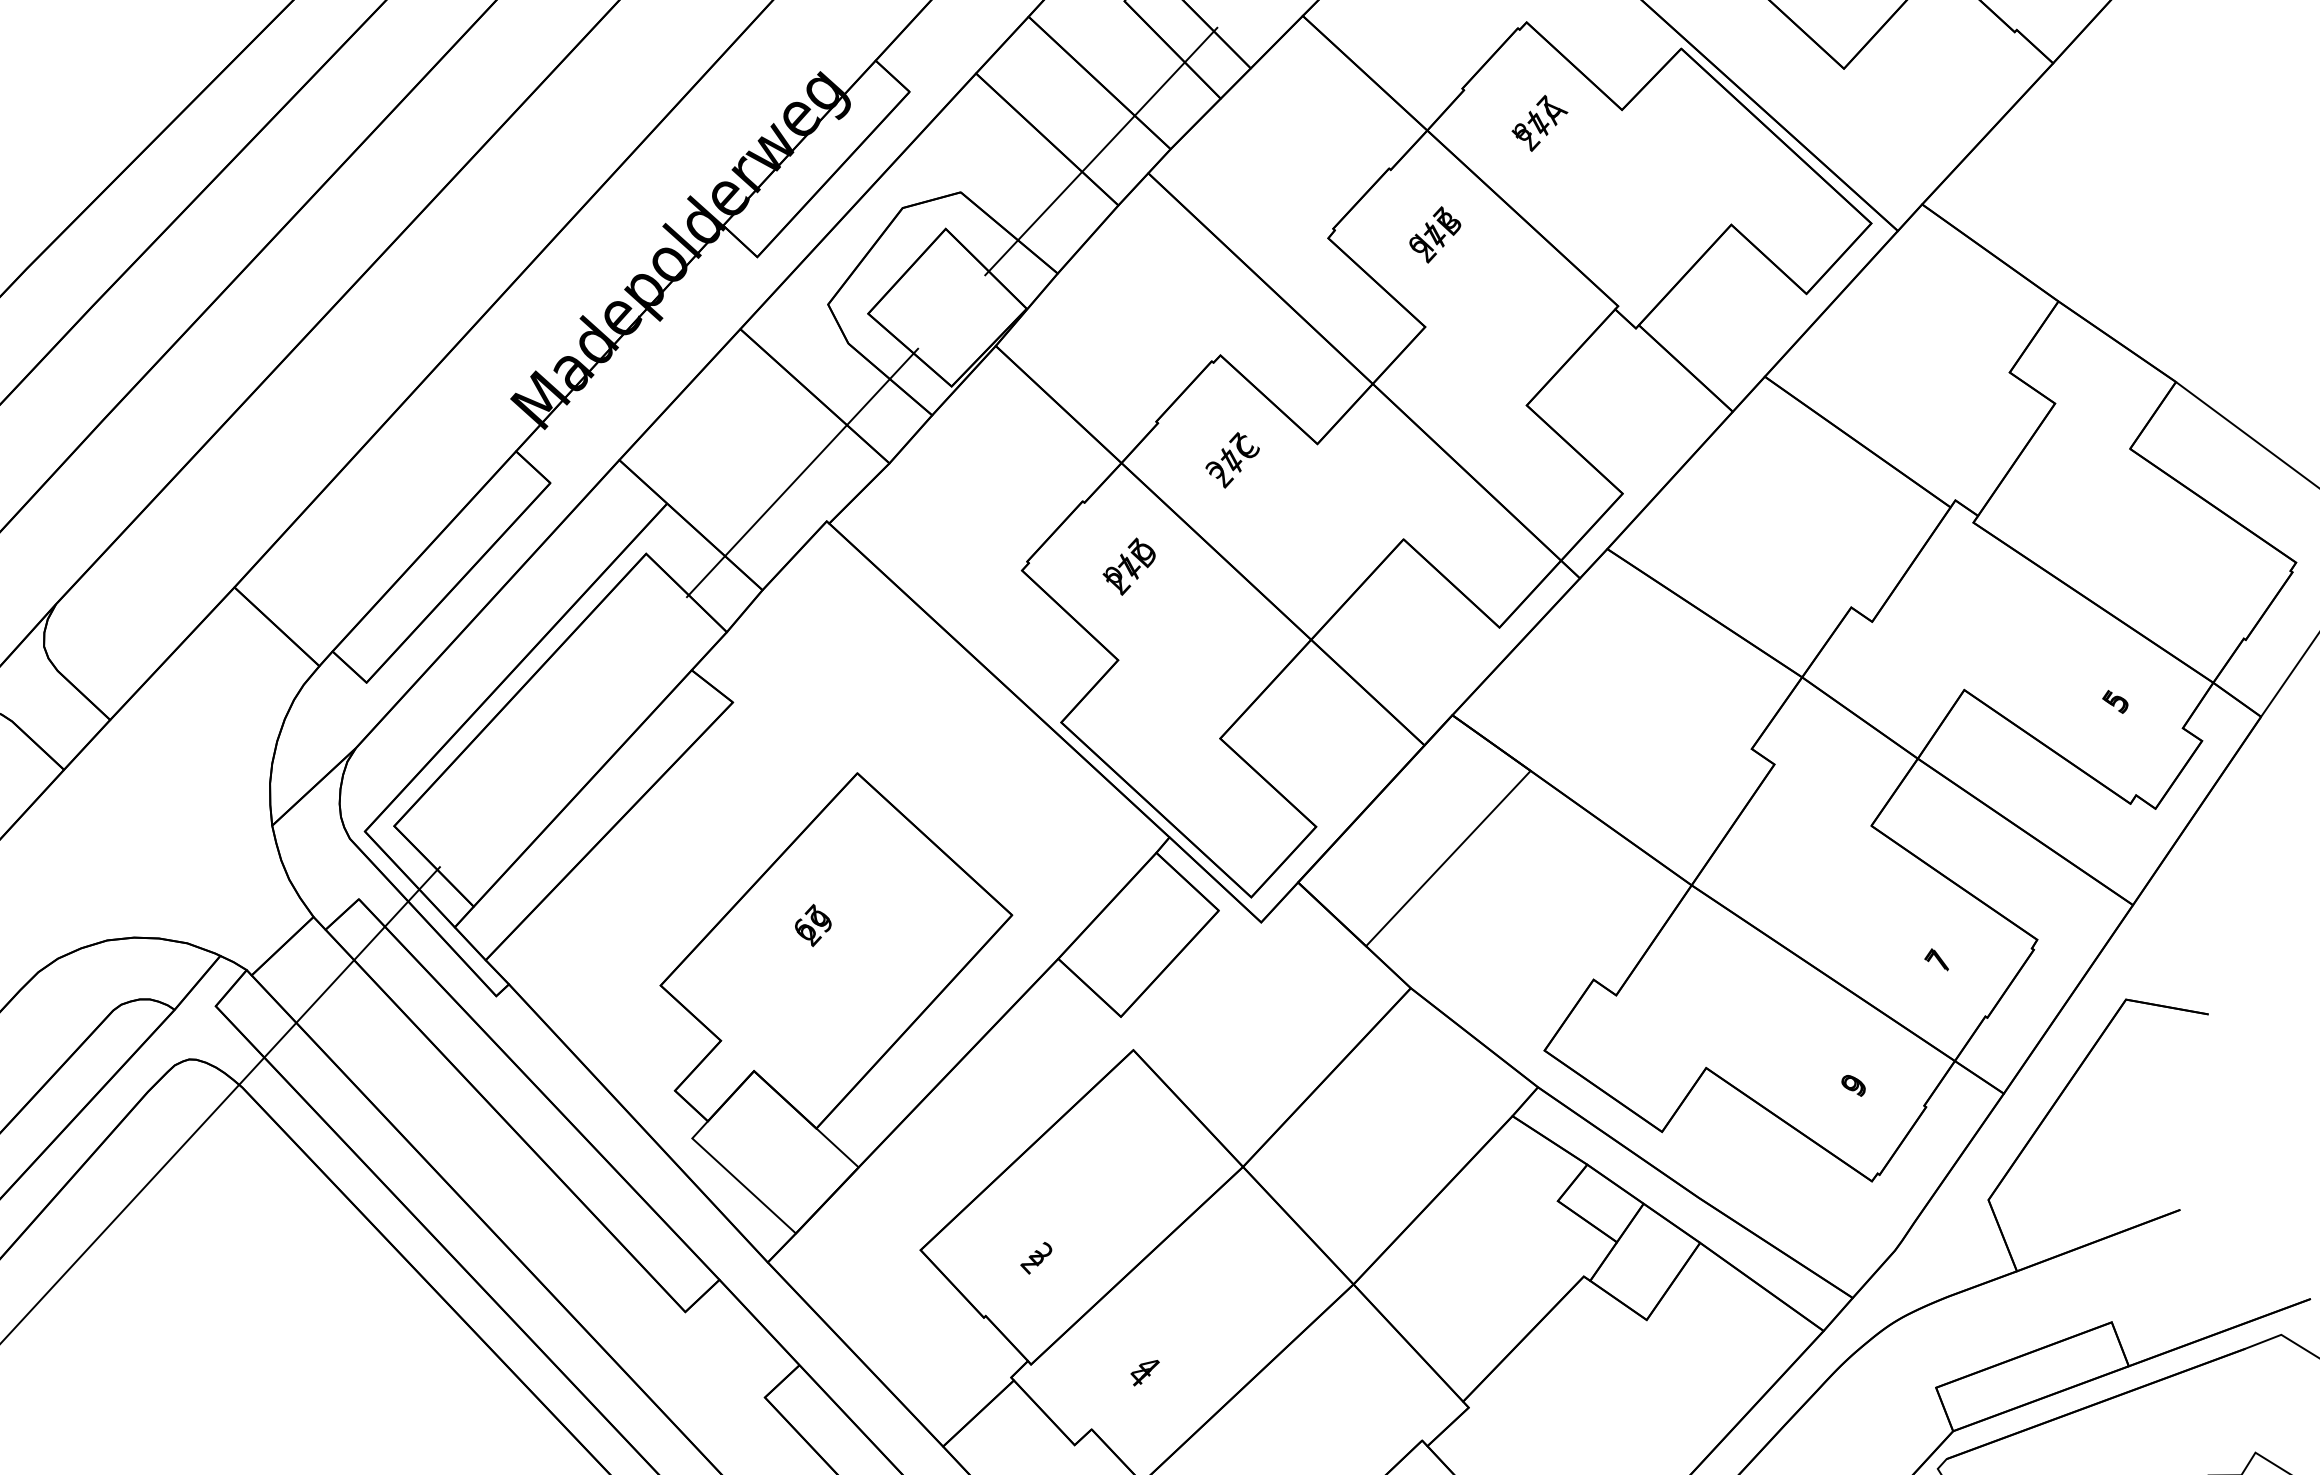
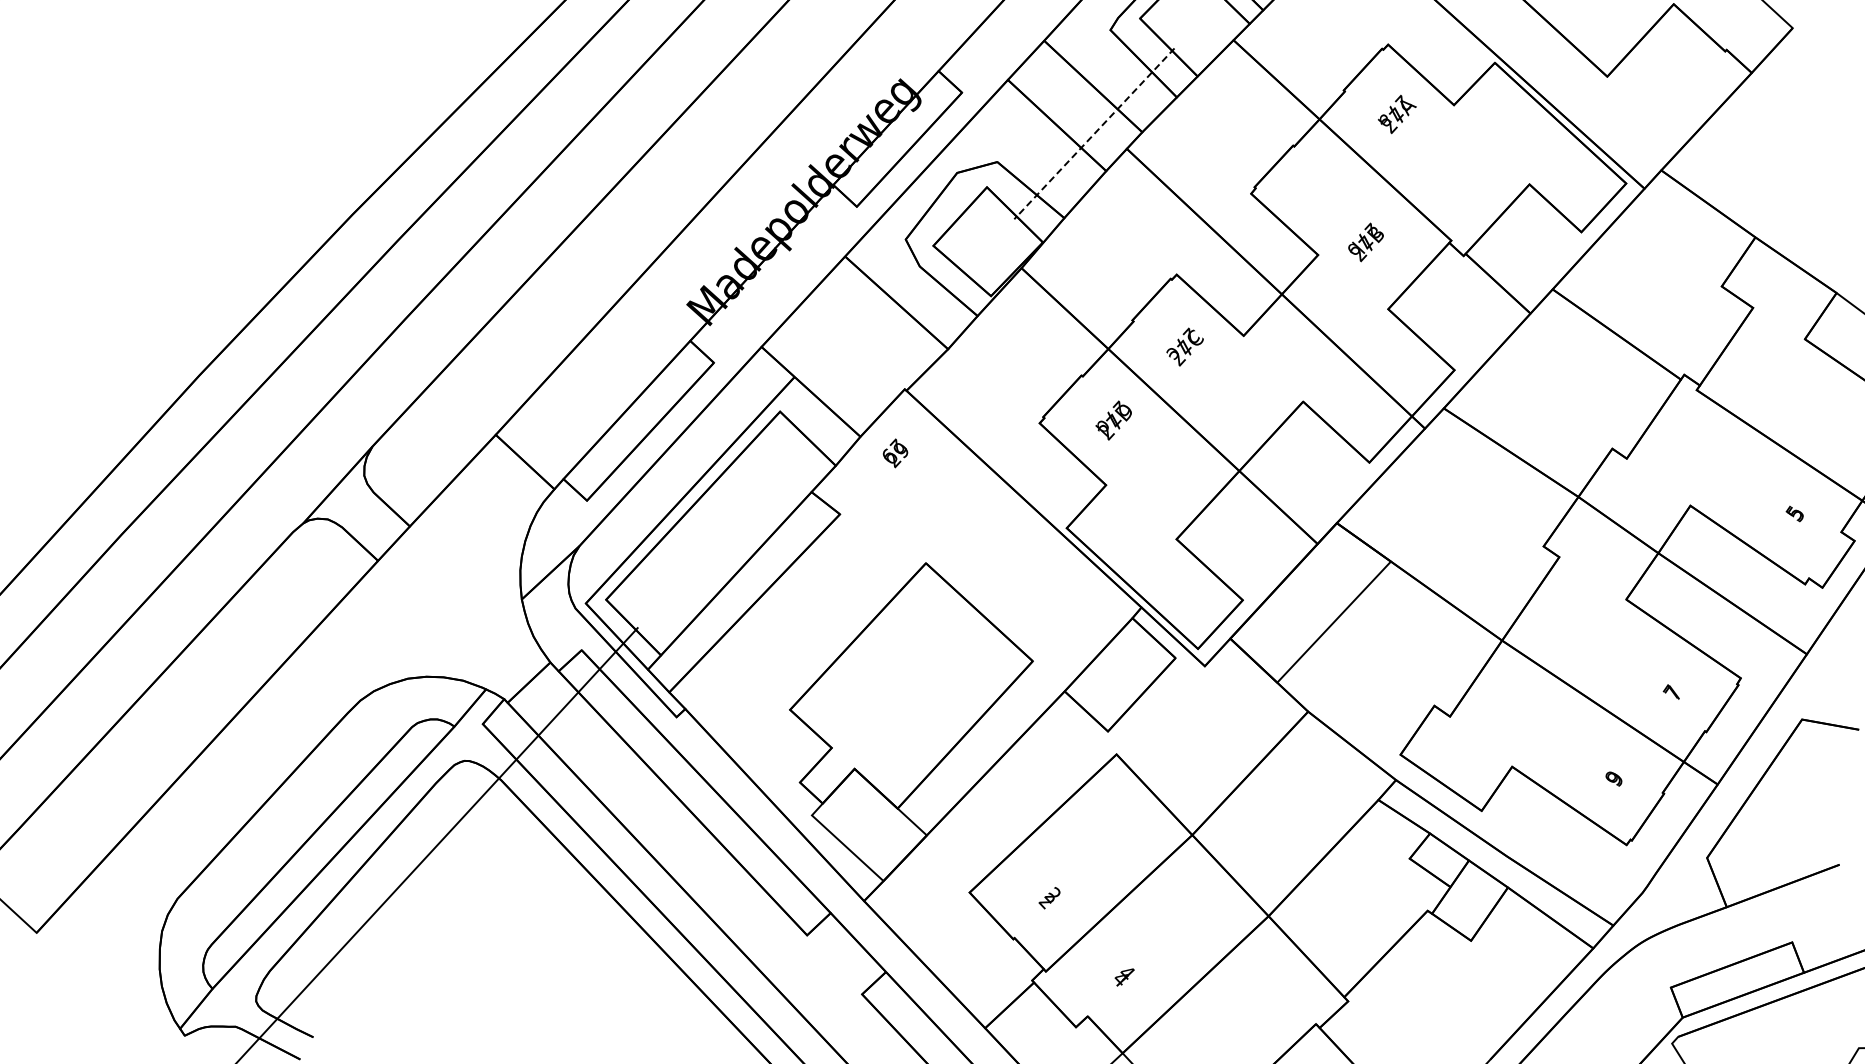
line: (1101, 152) -> (1094, 134), solid -> dashed
text: (1434, 234) -> (1365, 242), moved
line: (801, 472) -> (887, 355), removed
text: (813, 925) -> (895, 453), moved

